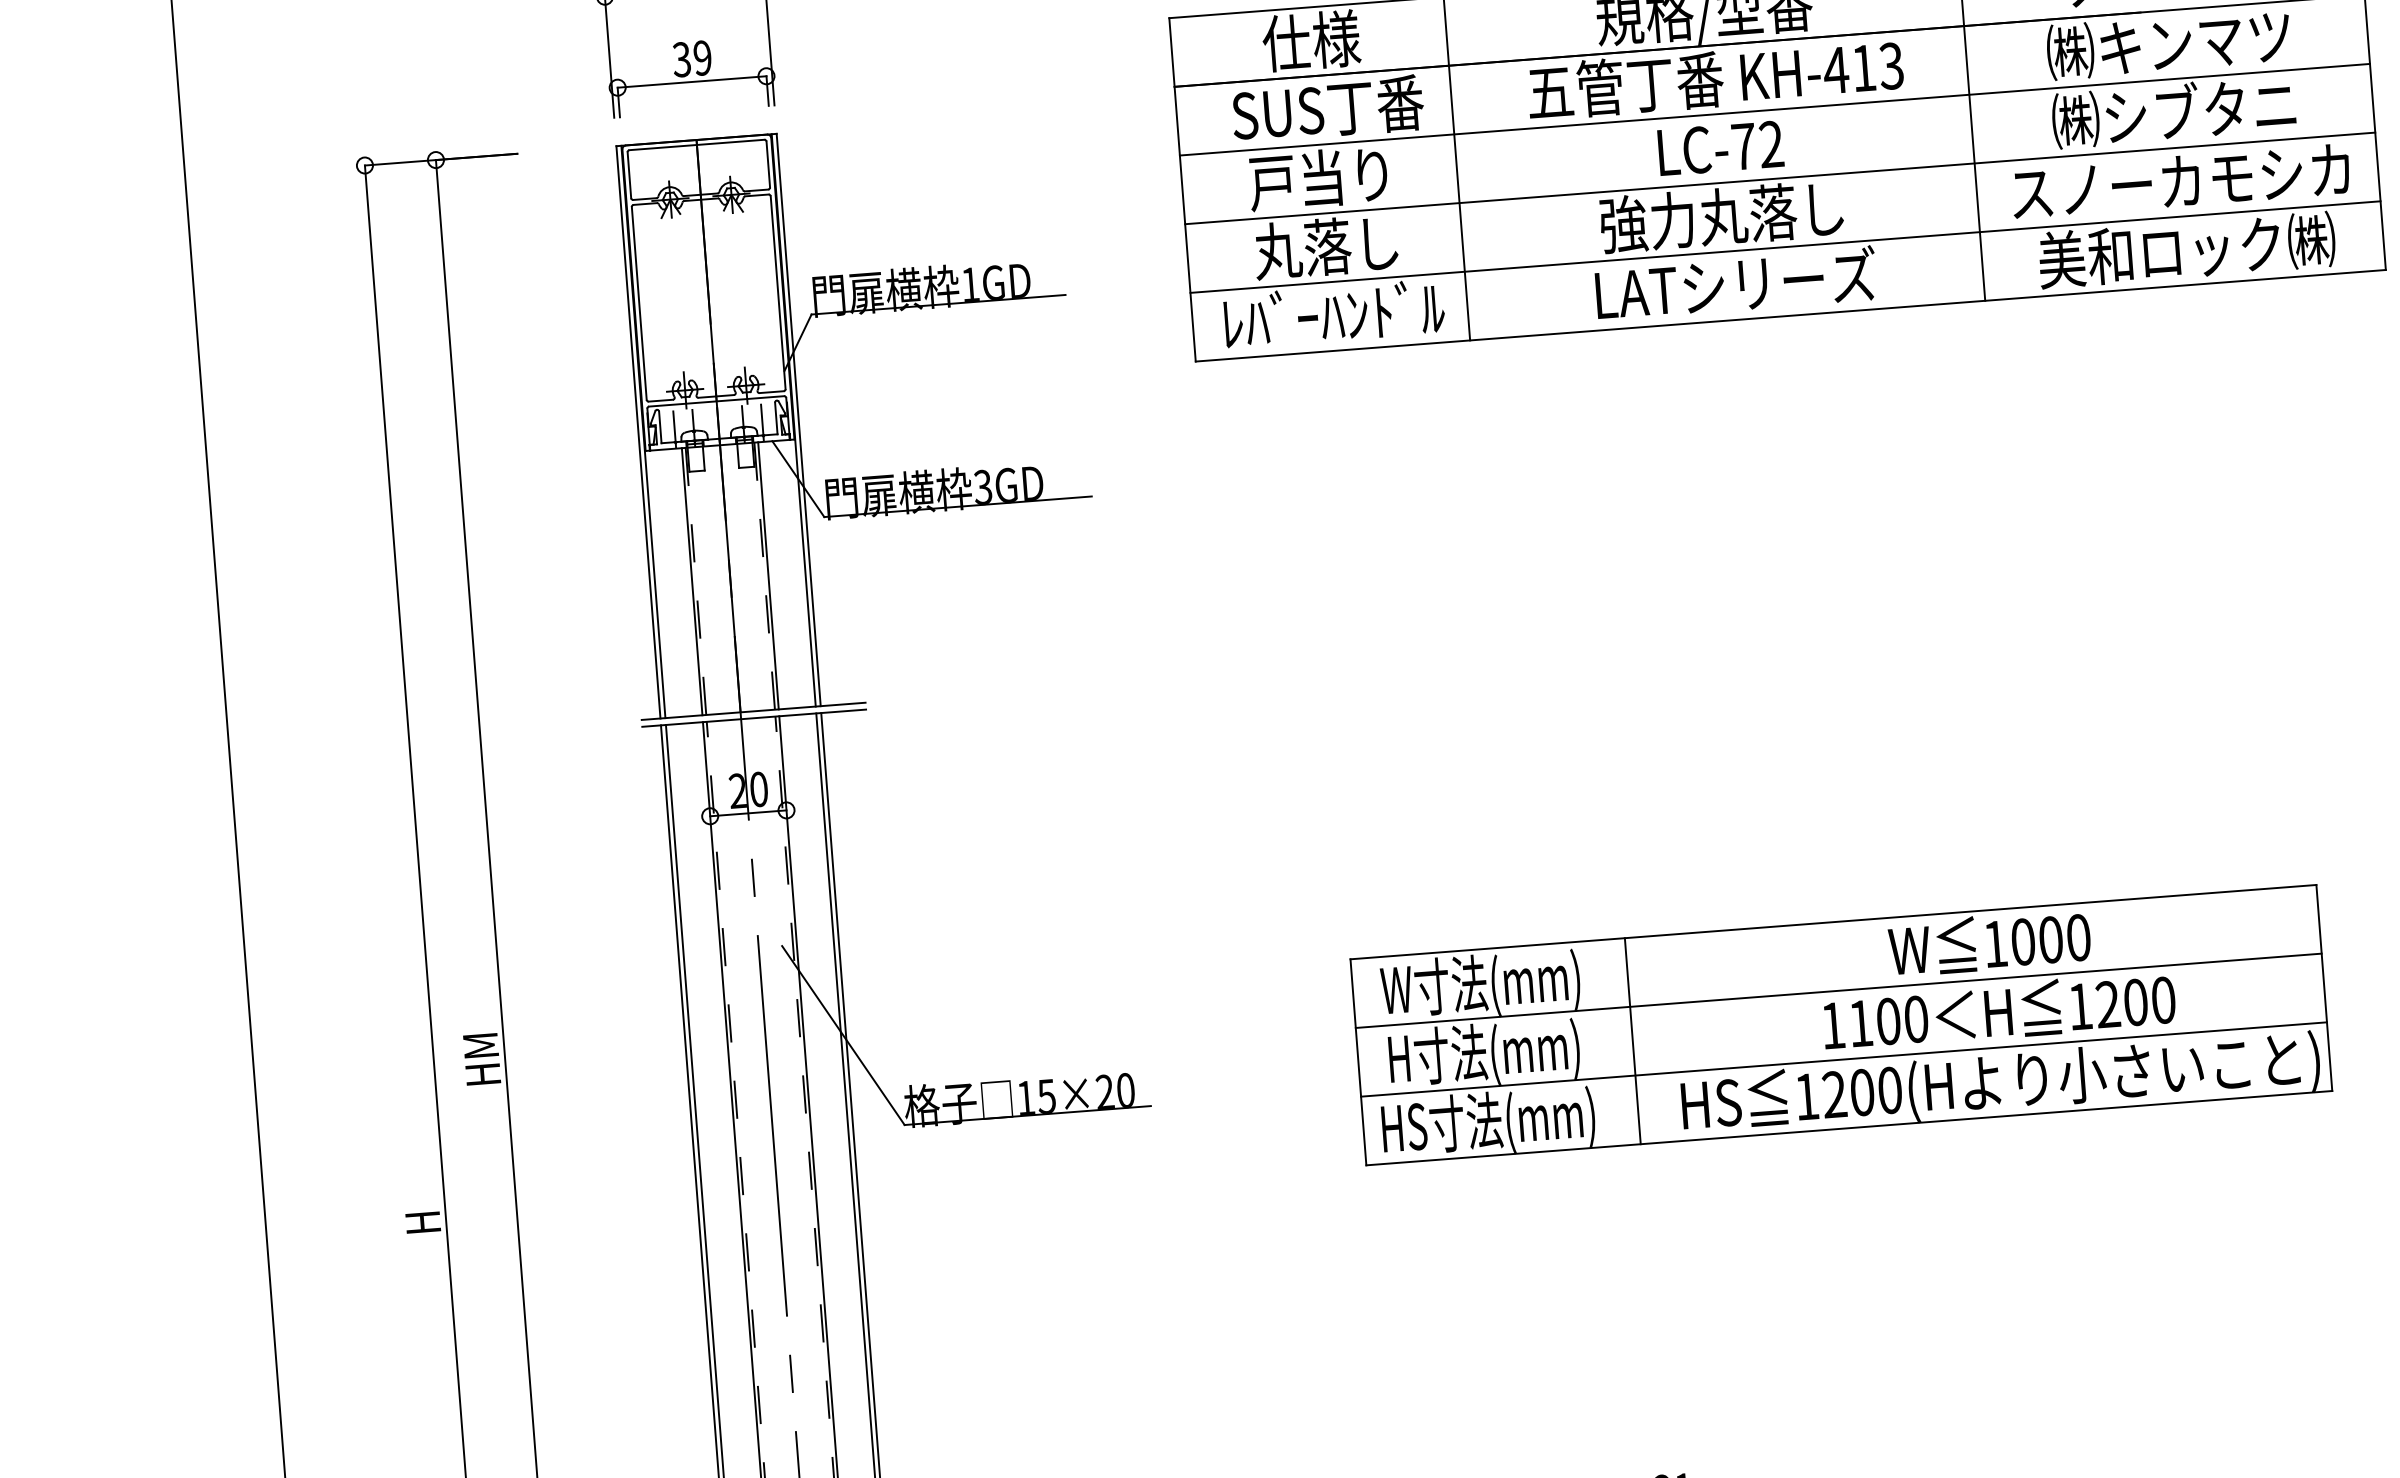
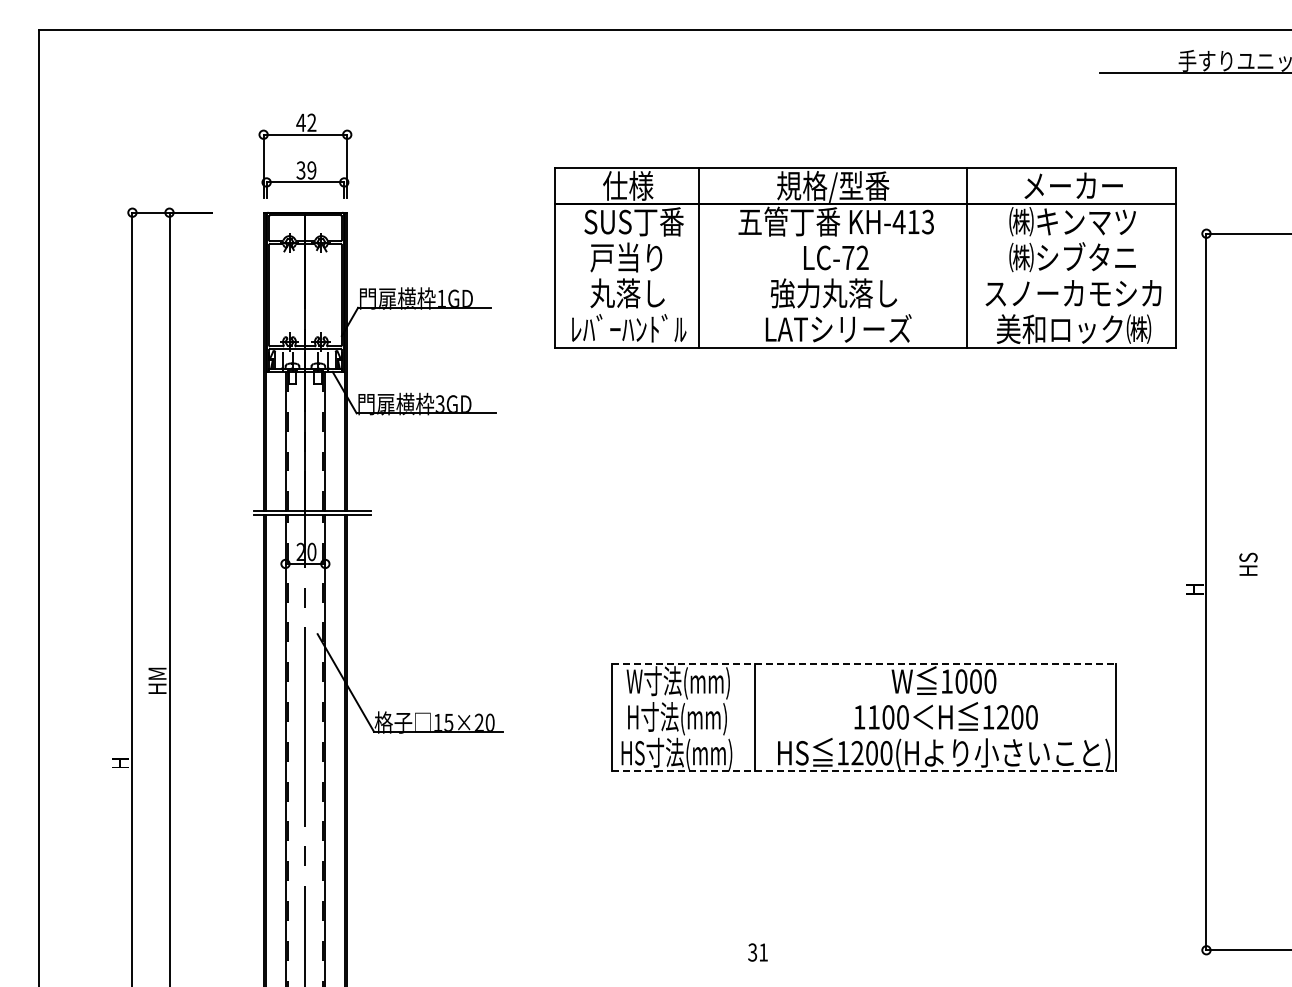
line: (1774, 110) -> (865, 240), removed
line: (1779, 177) -> (865, 275), removed
line: (1784, 246) -> (865, 311), removed
line: (1832, 921) -> (863, 663), solid -> dashed
line: (1838, 990) -> (863, 699), removed
line: (1843, 1059) -> (863, 735), removed
line: (1848, 1128) -> (863, 771), solid -> dashed

